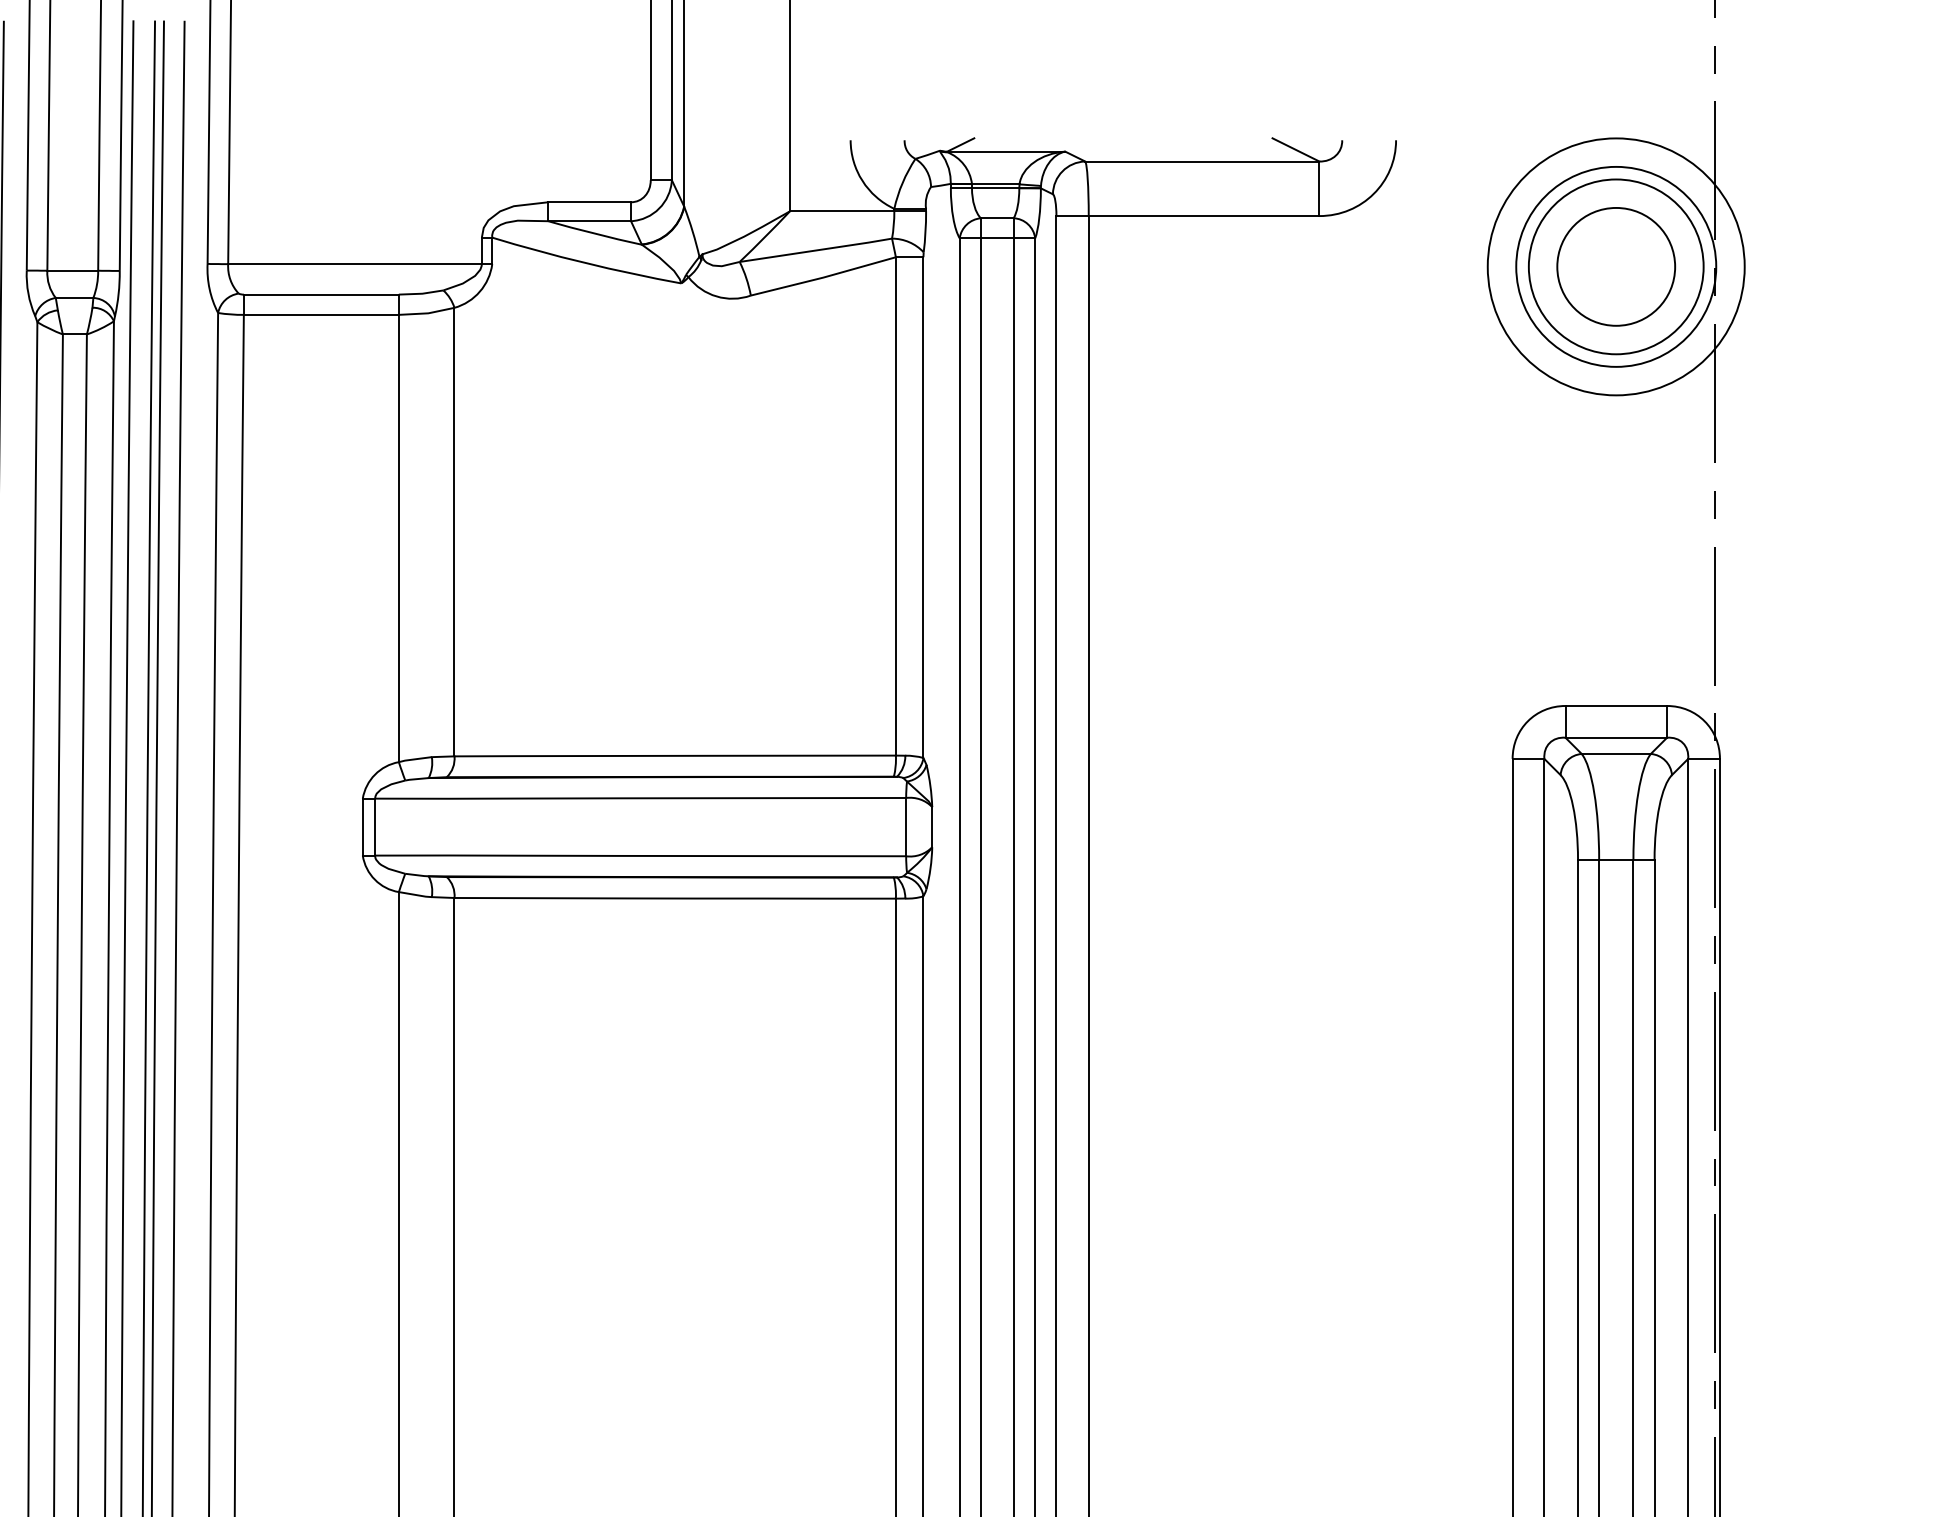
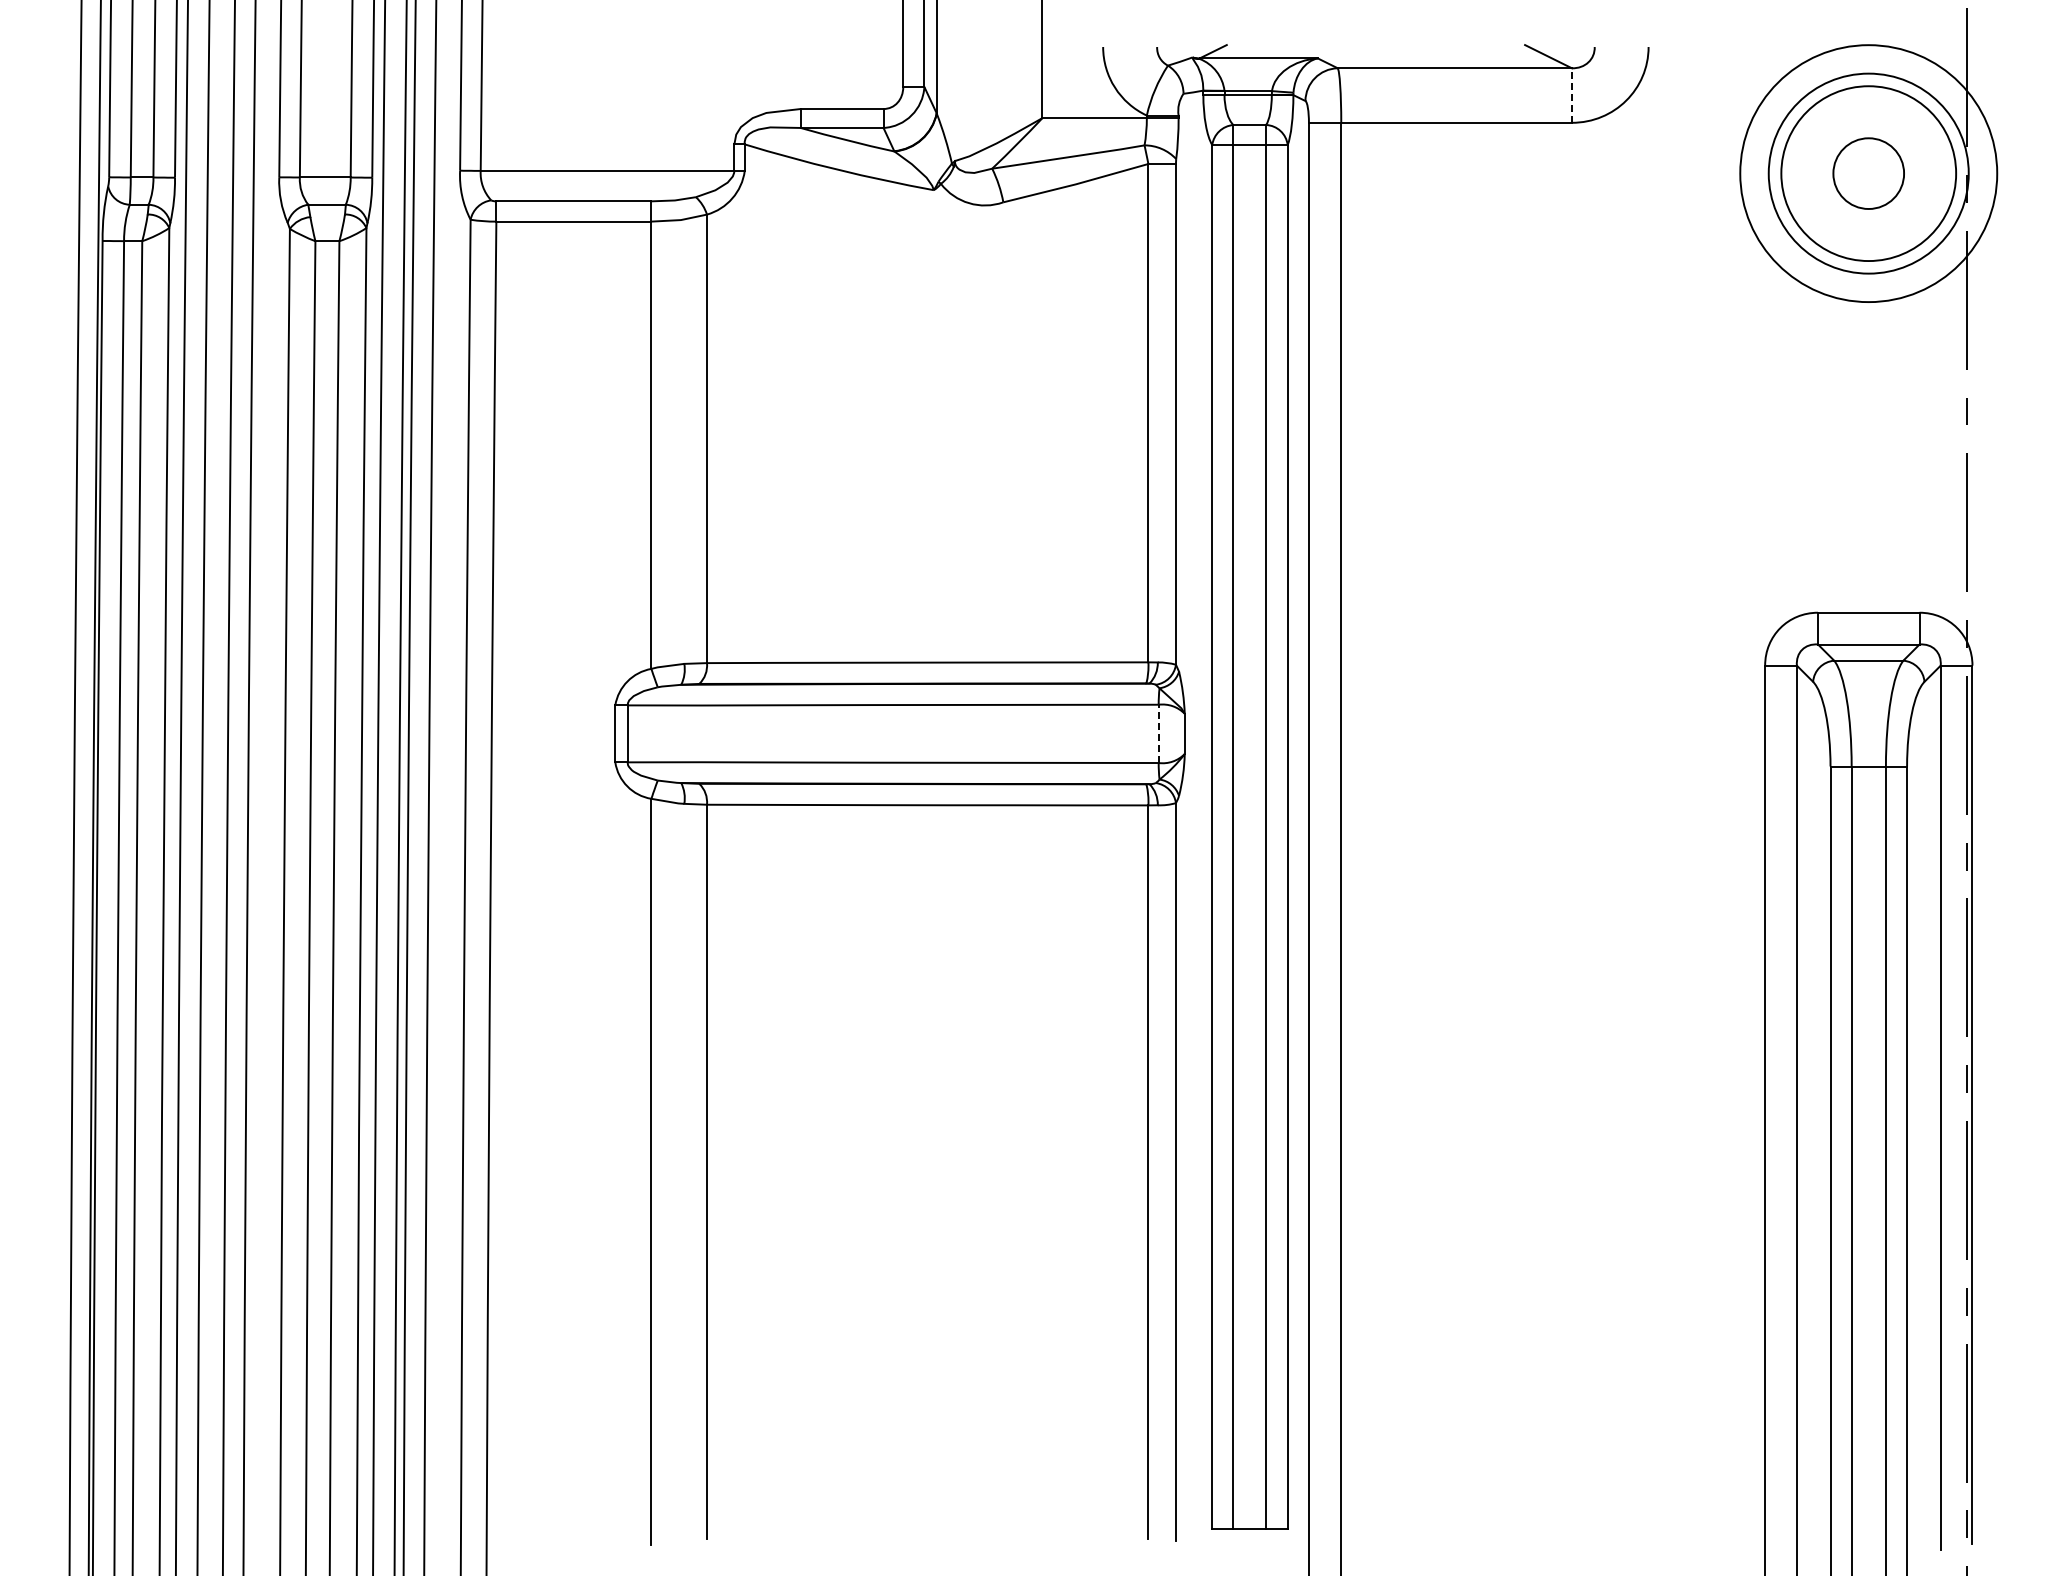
line: (1318, 188) -> (1571, 95), solid -> dashed
circle: (1615, 266) -> (1868, 173), size x0.6
line: (905, 826) -> (1158, 733), solid -> dashed

